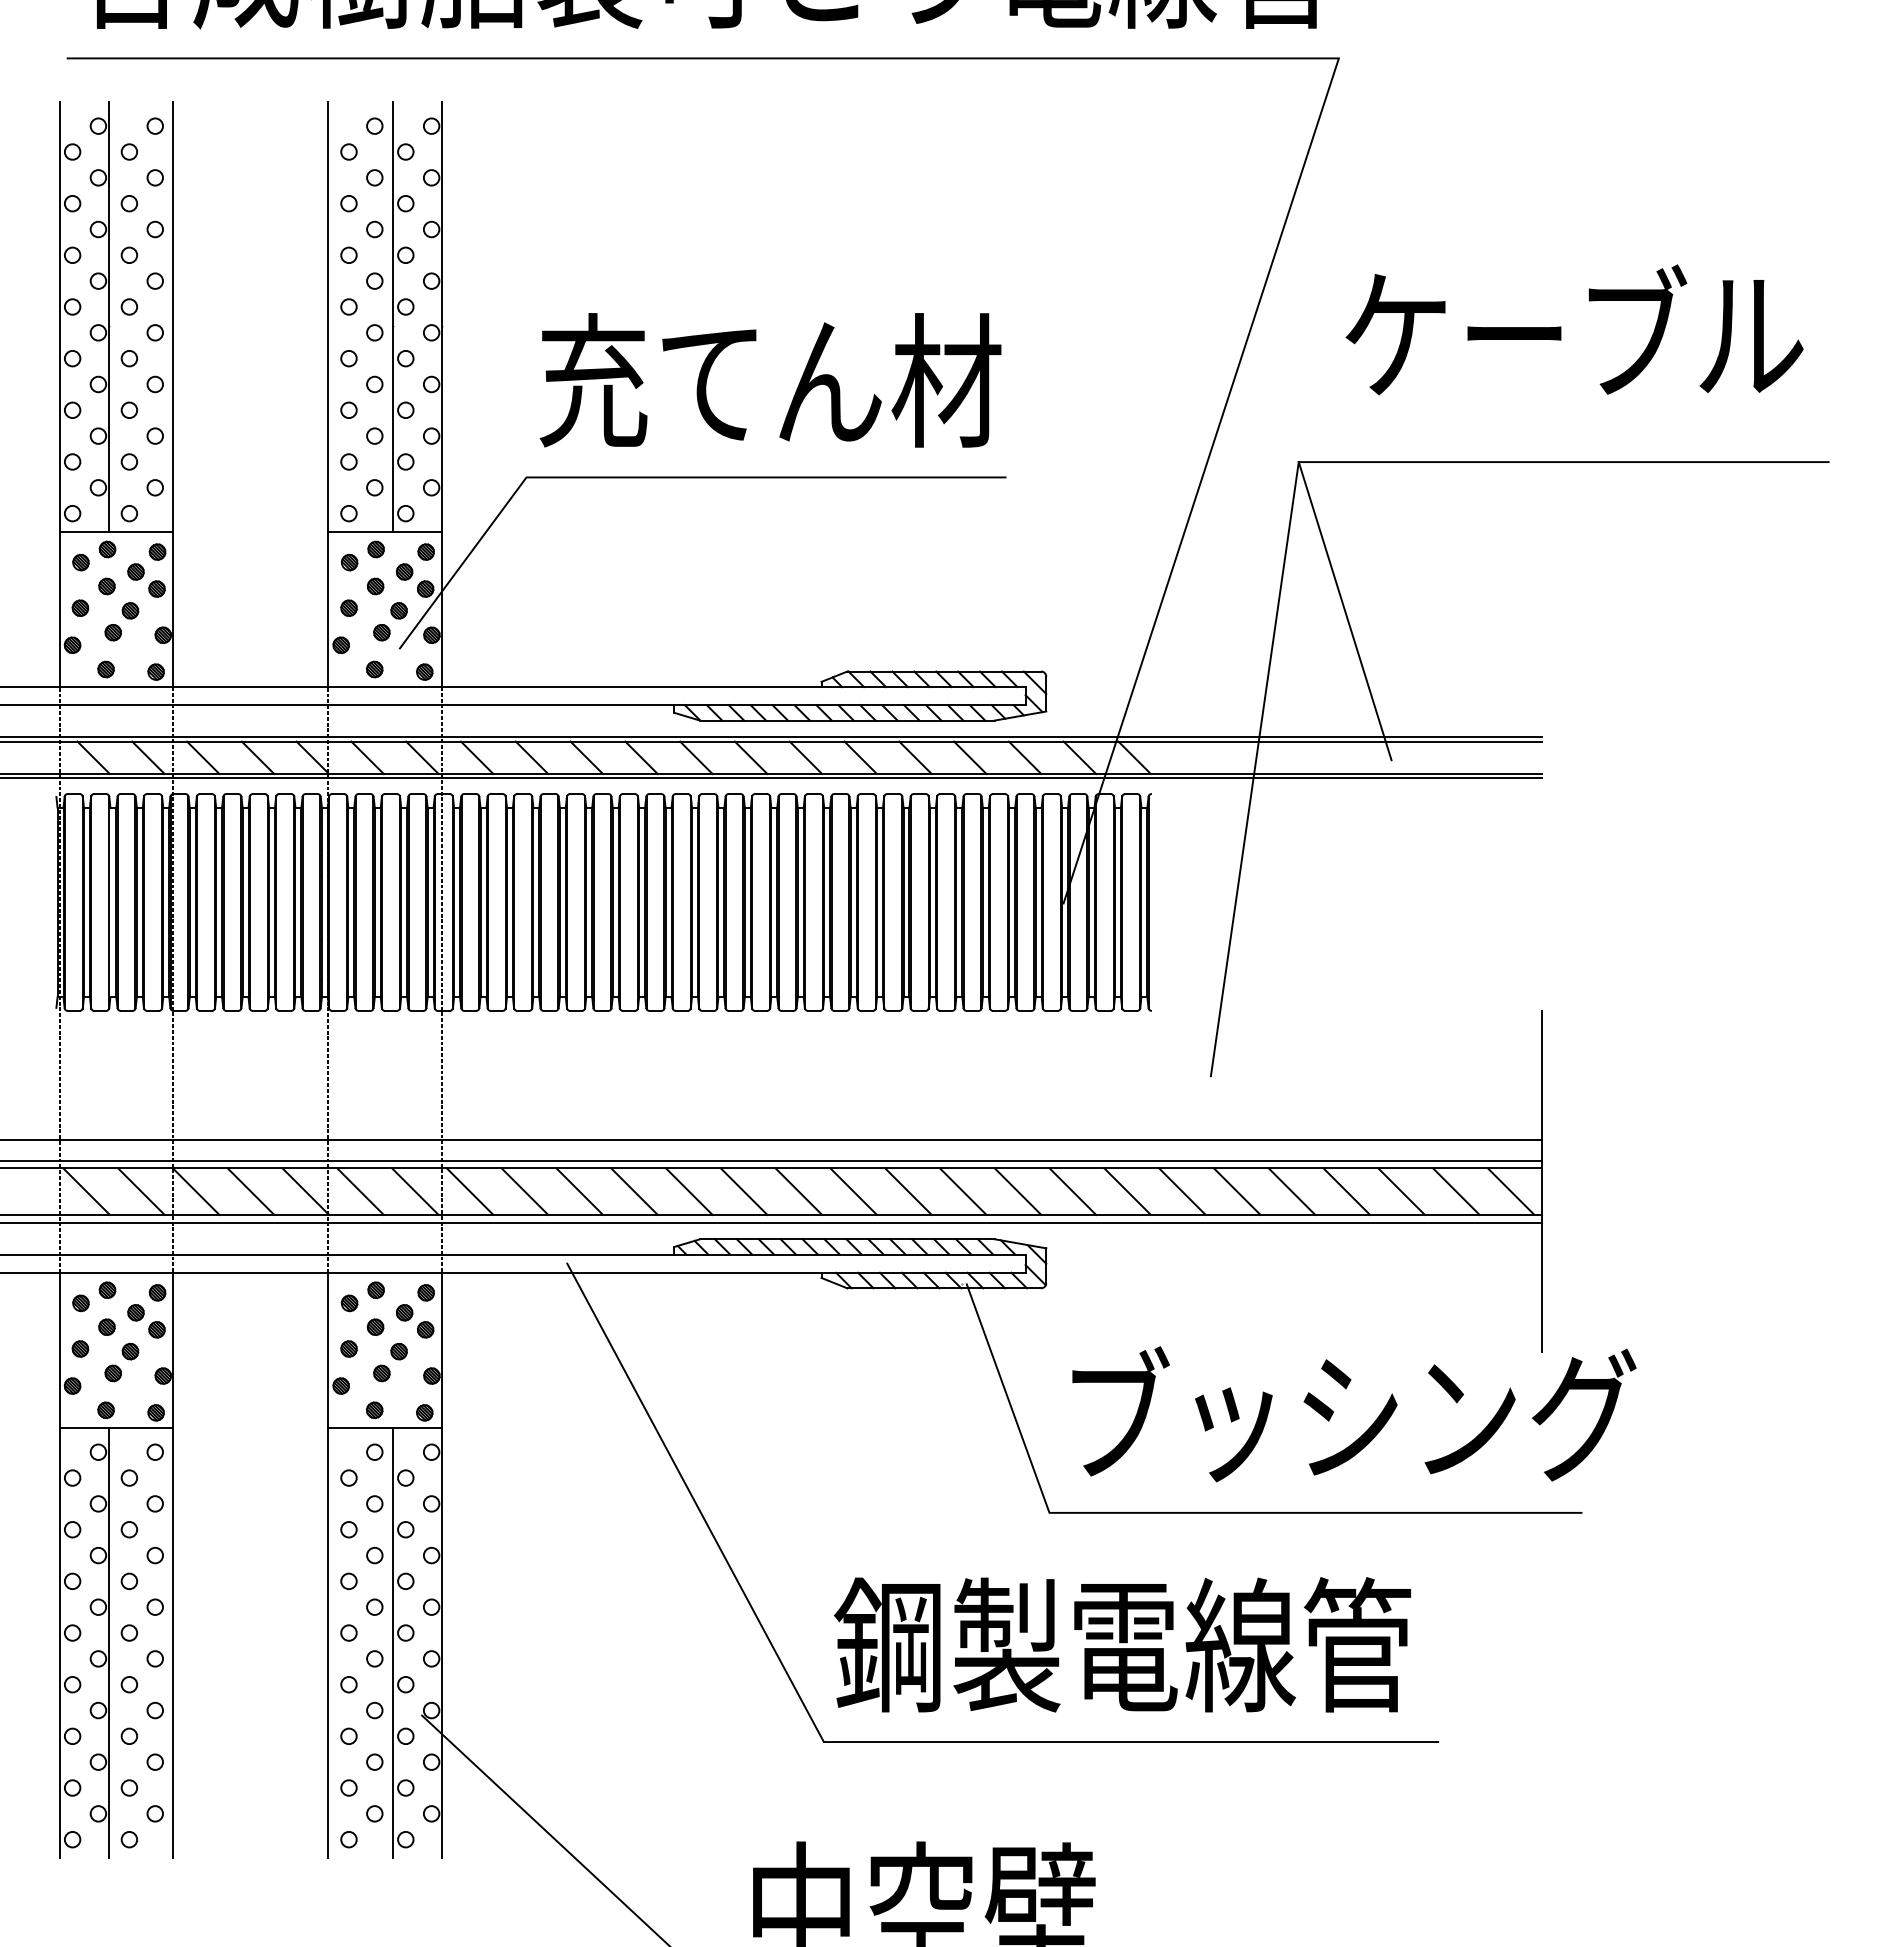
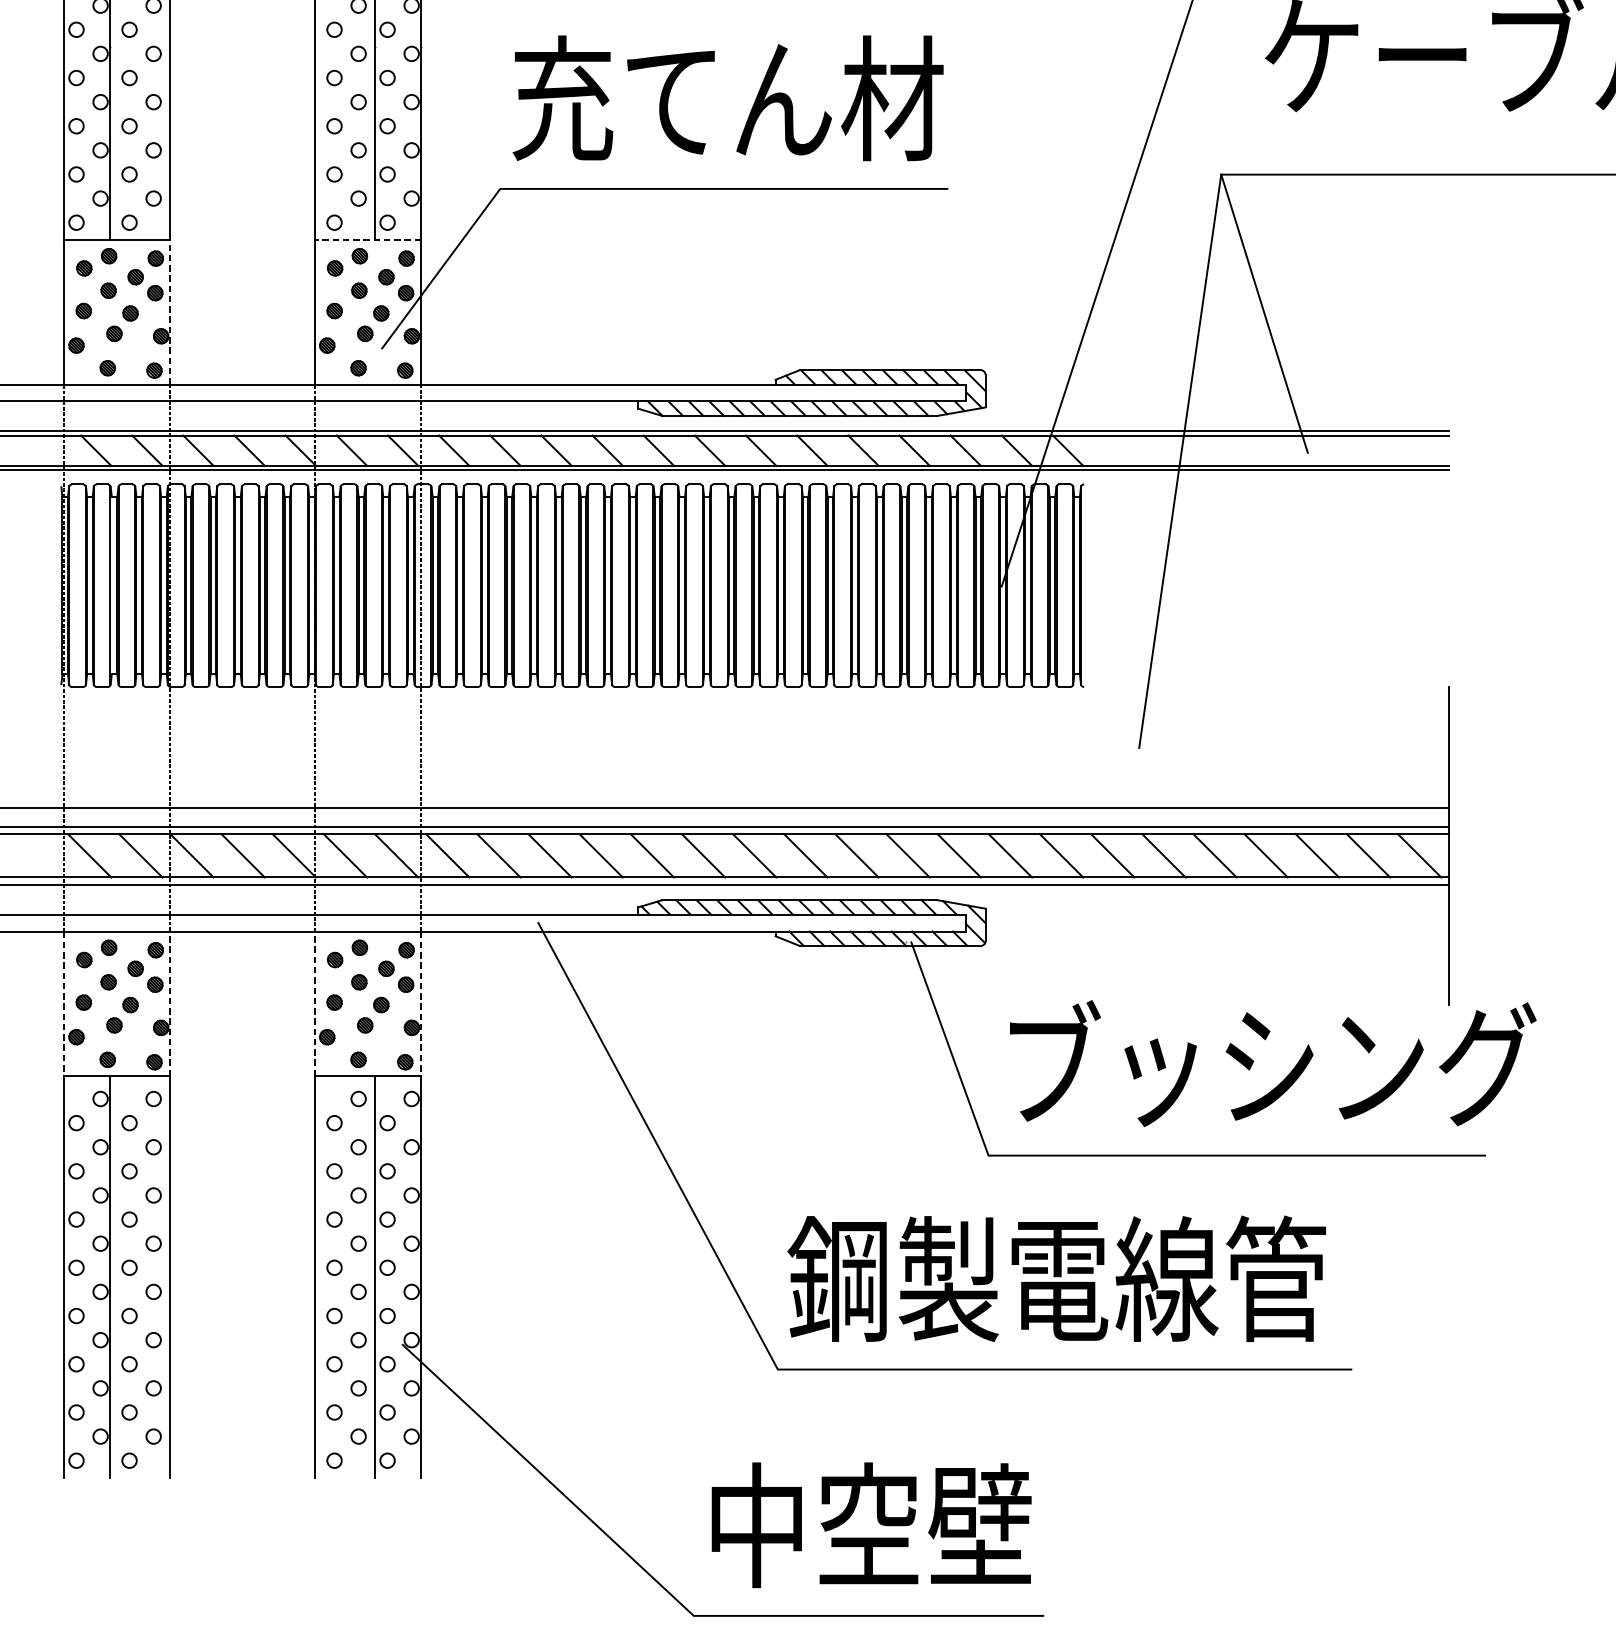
line: (385, 532) -> (368, 240), solid -> dashed
line: (173, 609) -> (170, 312), solid -> dashed
line: (173, 1349) -> (170, 1003), solid -> dashed
line: (328, 1349) -> (315, 1003), solid -> dashed
line: (59, 1350) -> (64, 1004), solid -> dashed
line: (441, 1350) -> (420, 1004), solid -> dashed

